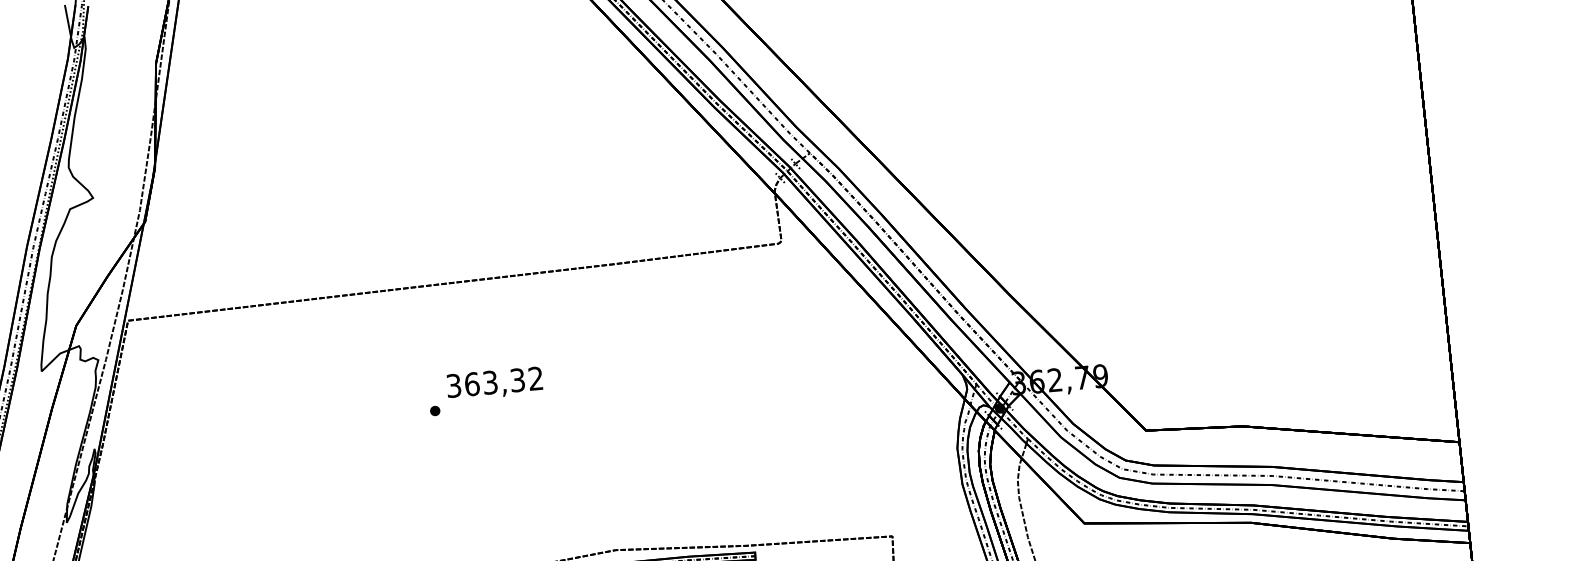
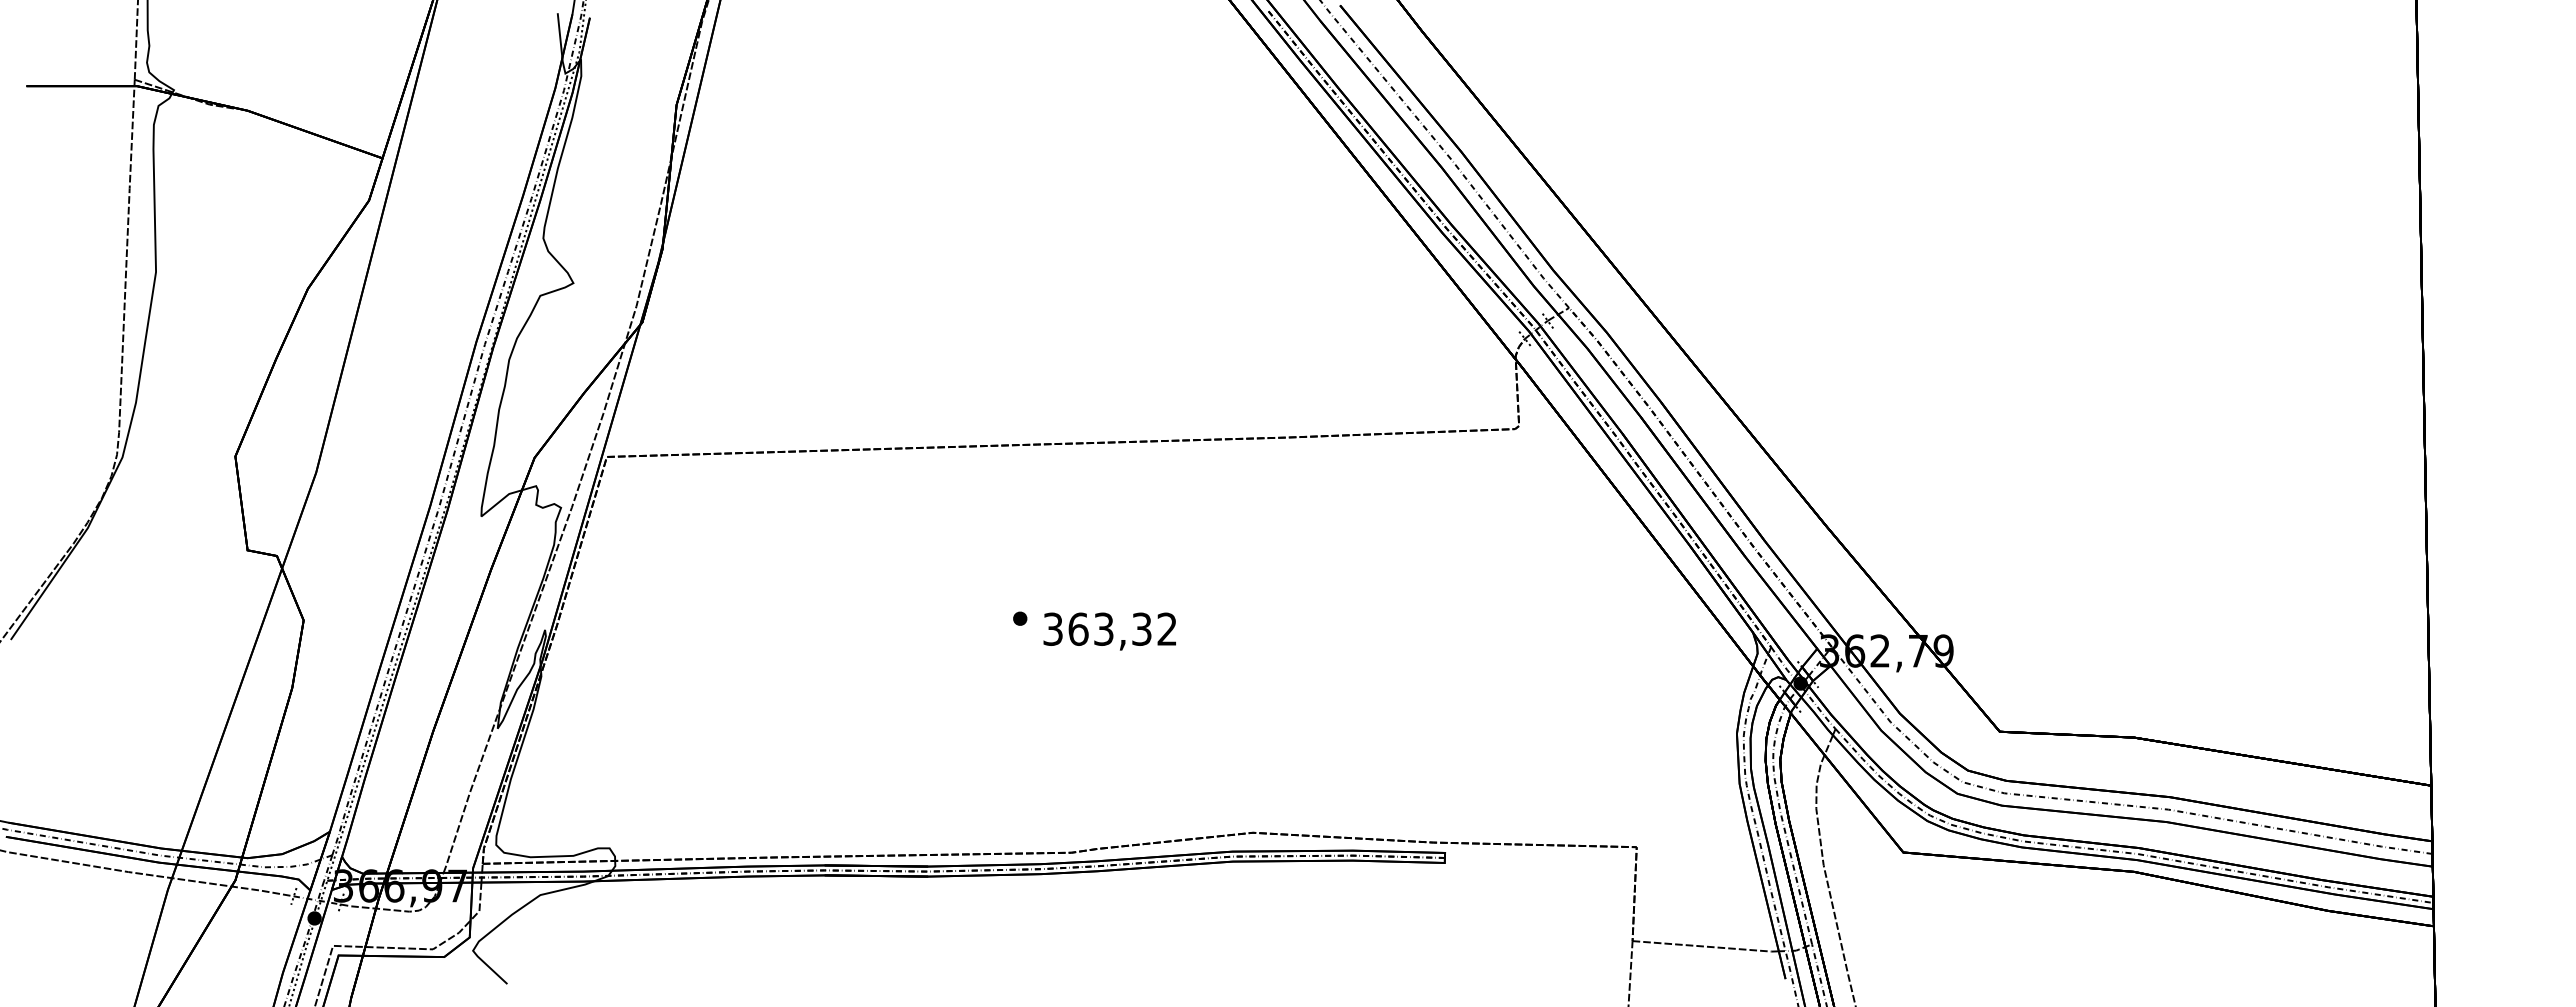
text: (494, 383) -> (1109, 631), moved

